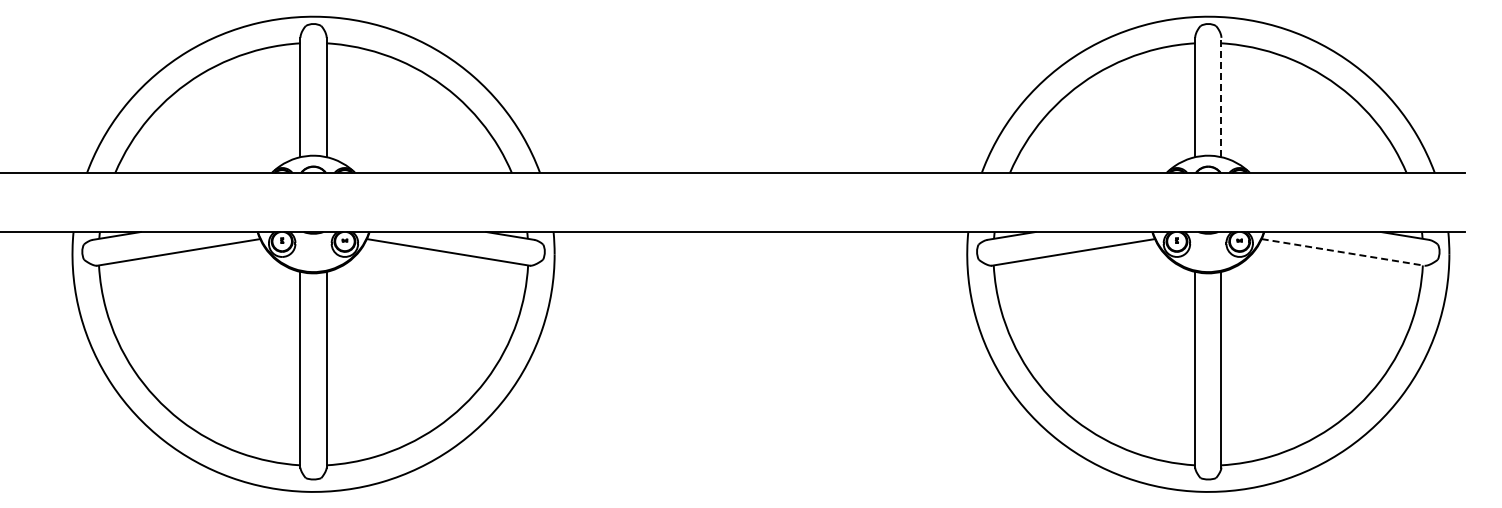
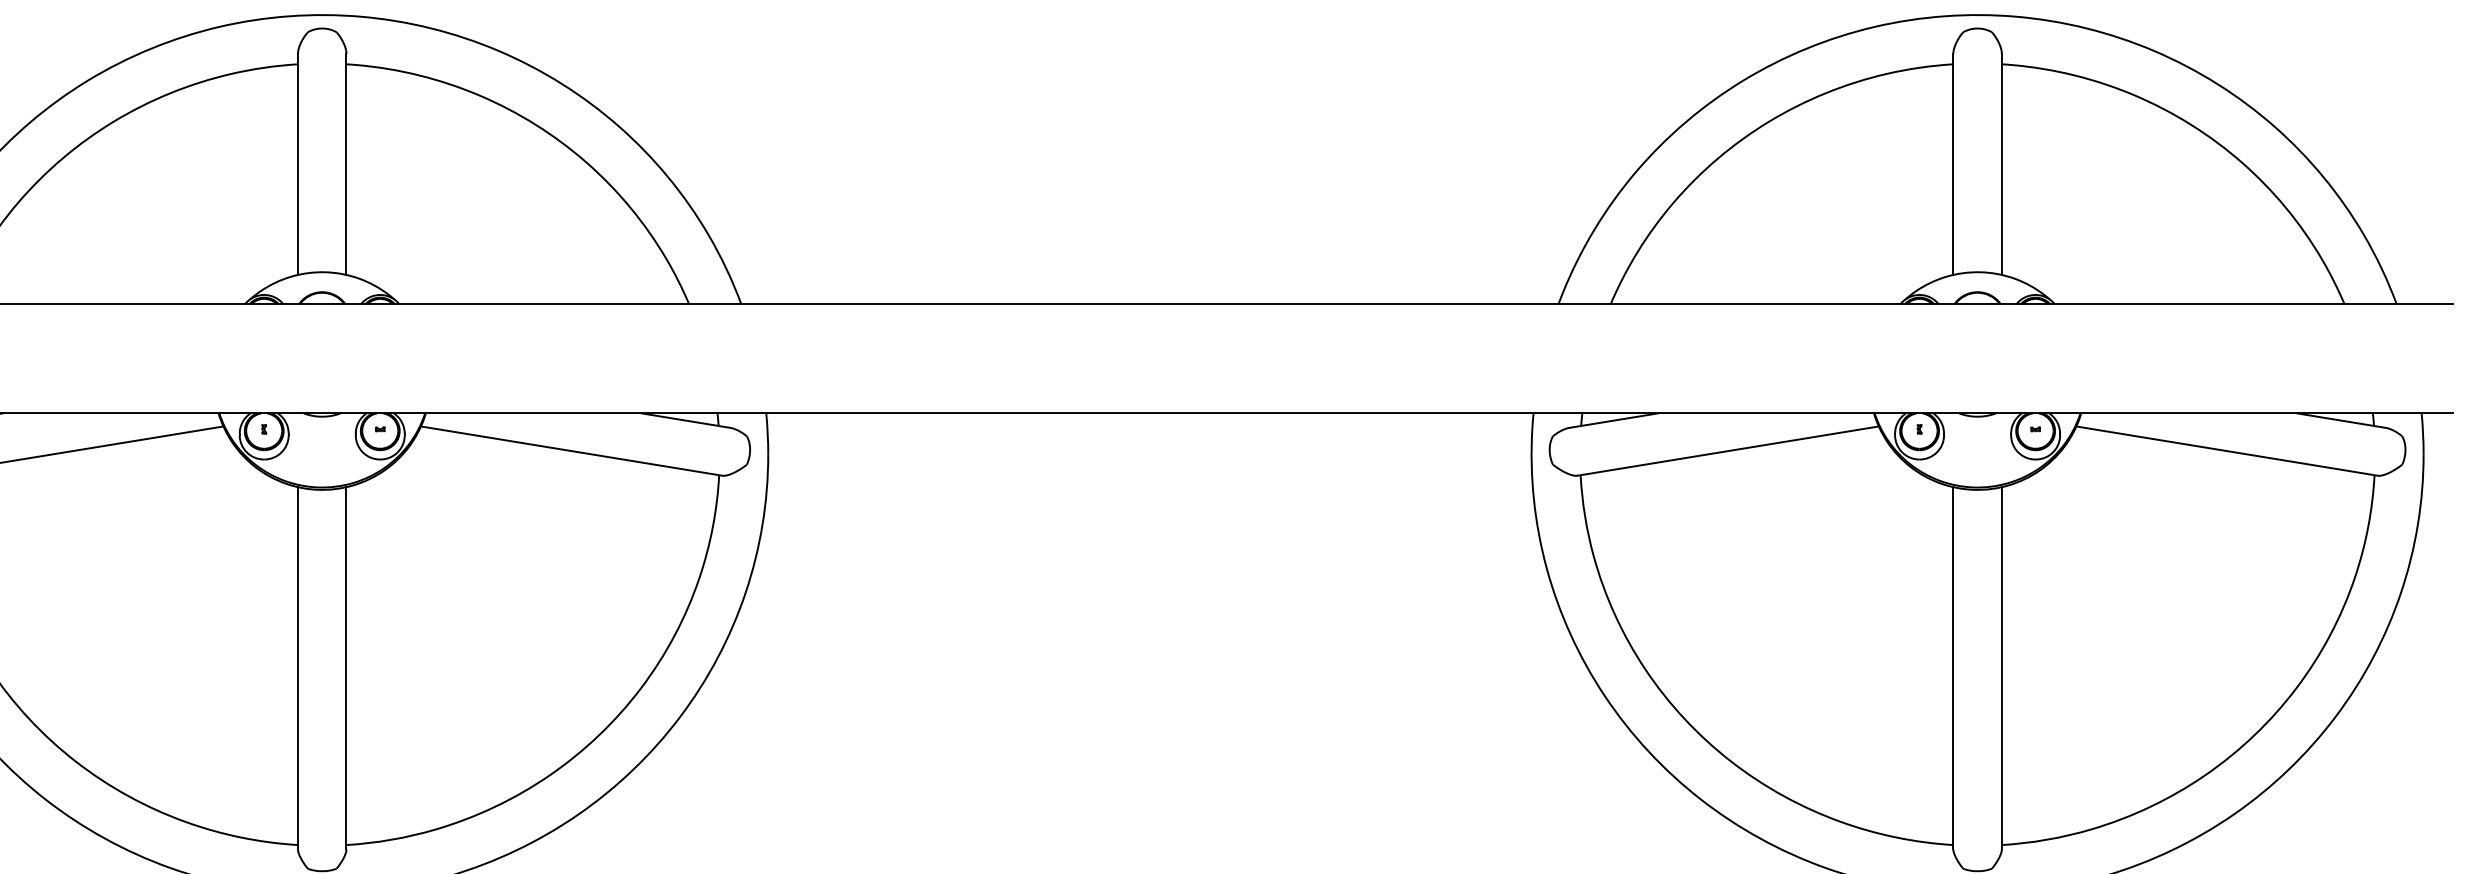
line: (1221, 97) -> (2001, 164), dashed -> solid
line: (1343, 252) -> (2227, 451), dashed -> solid

